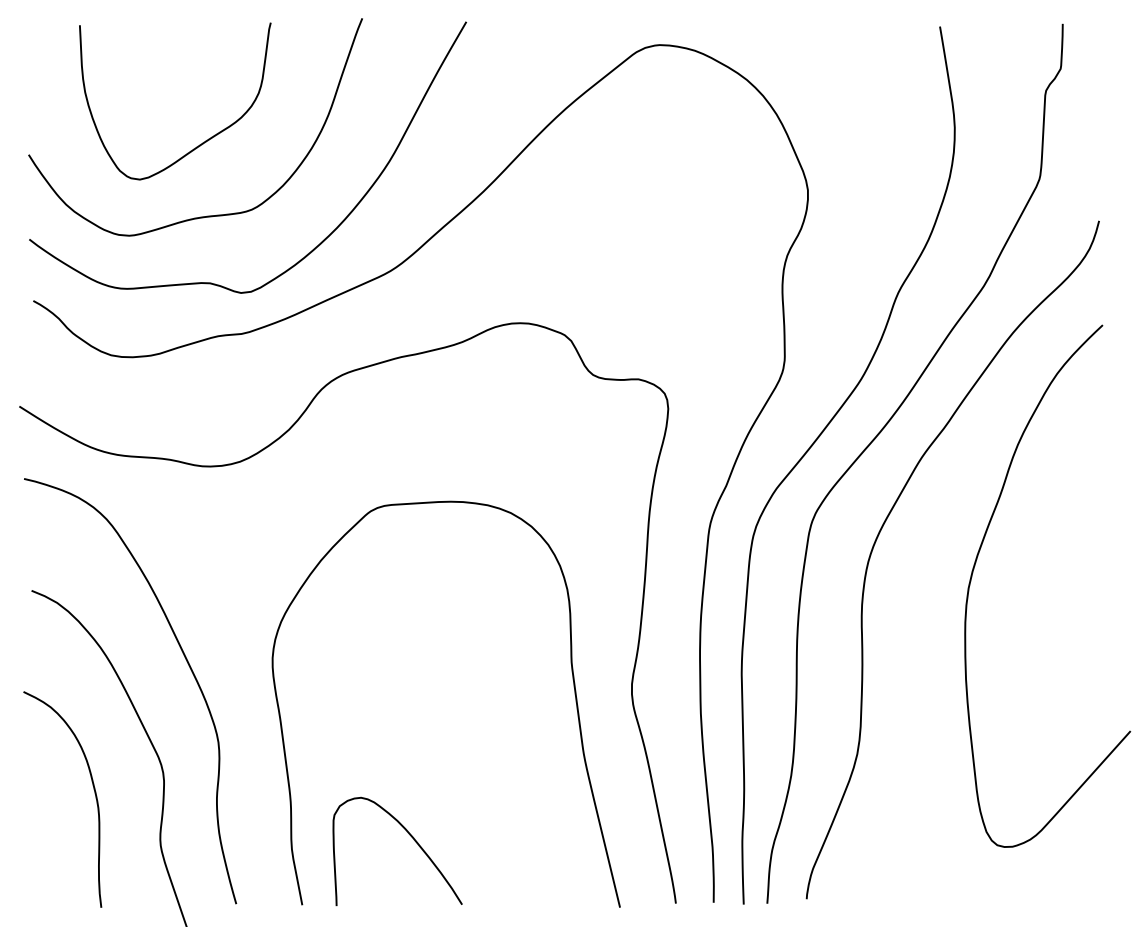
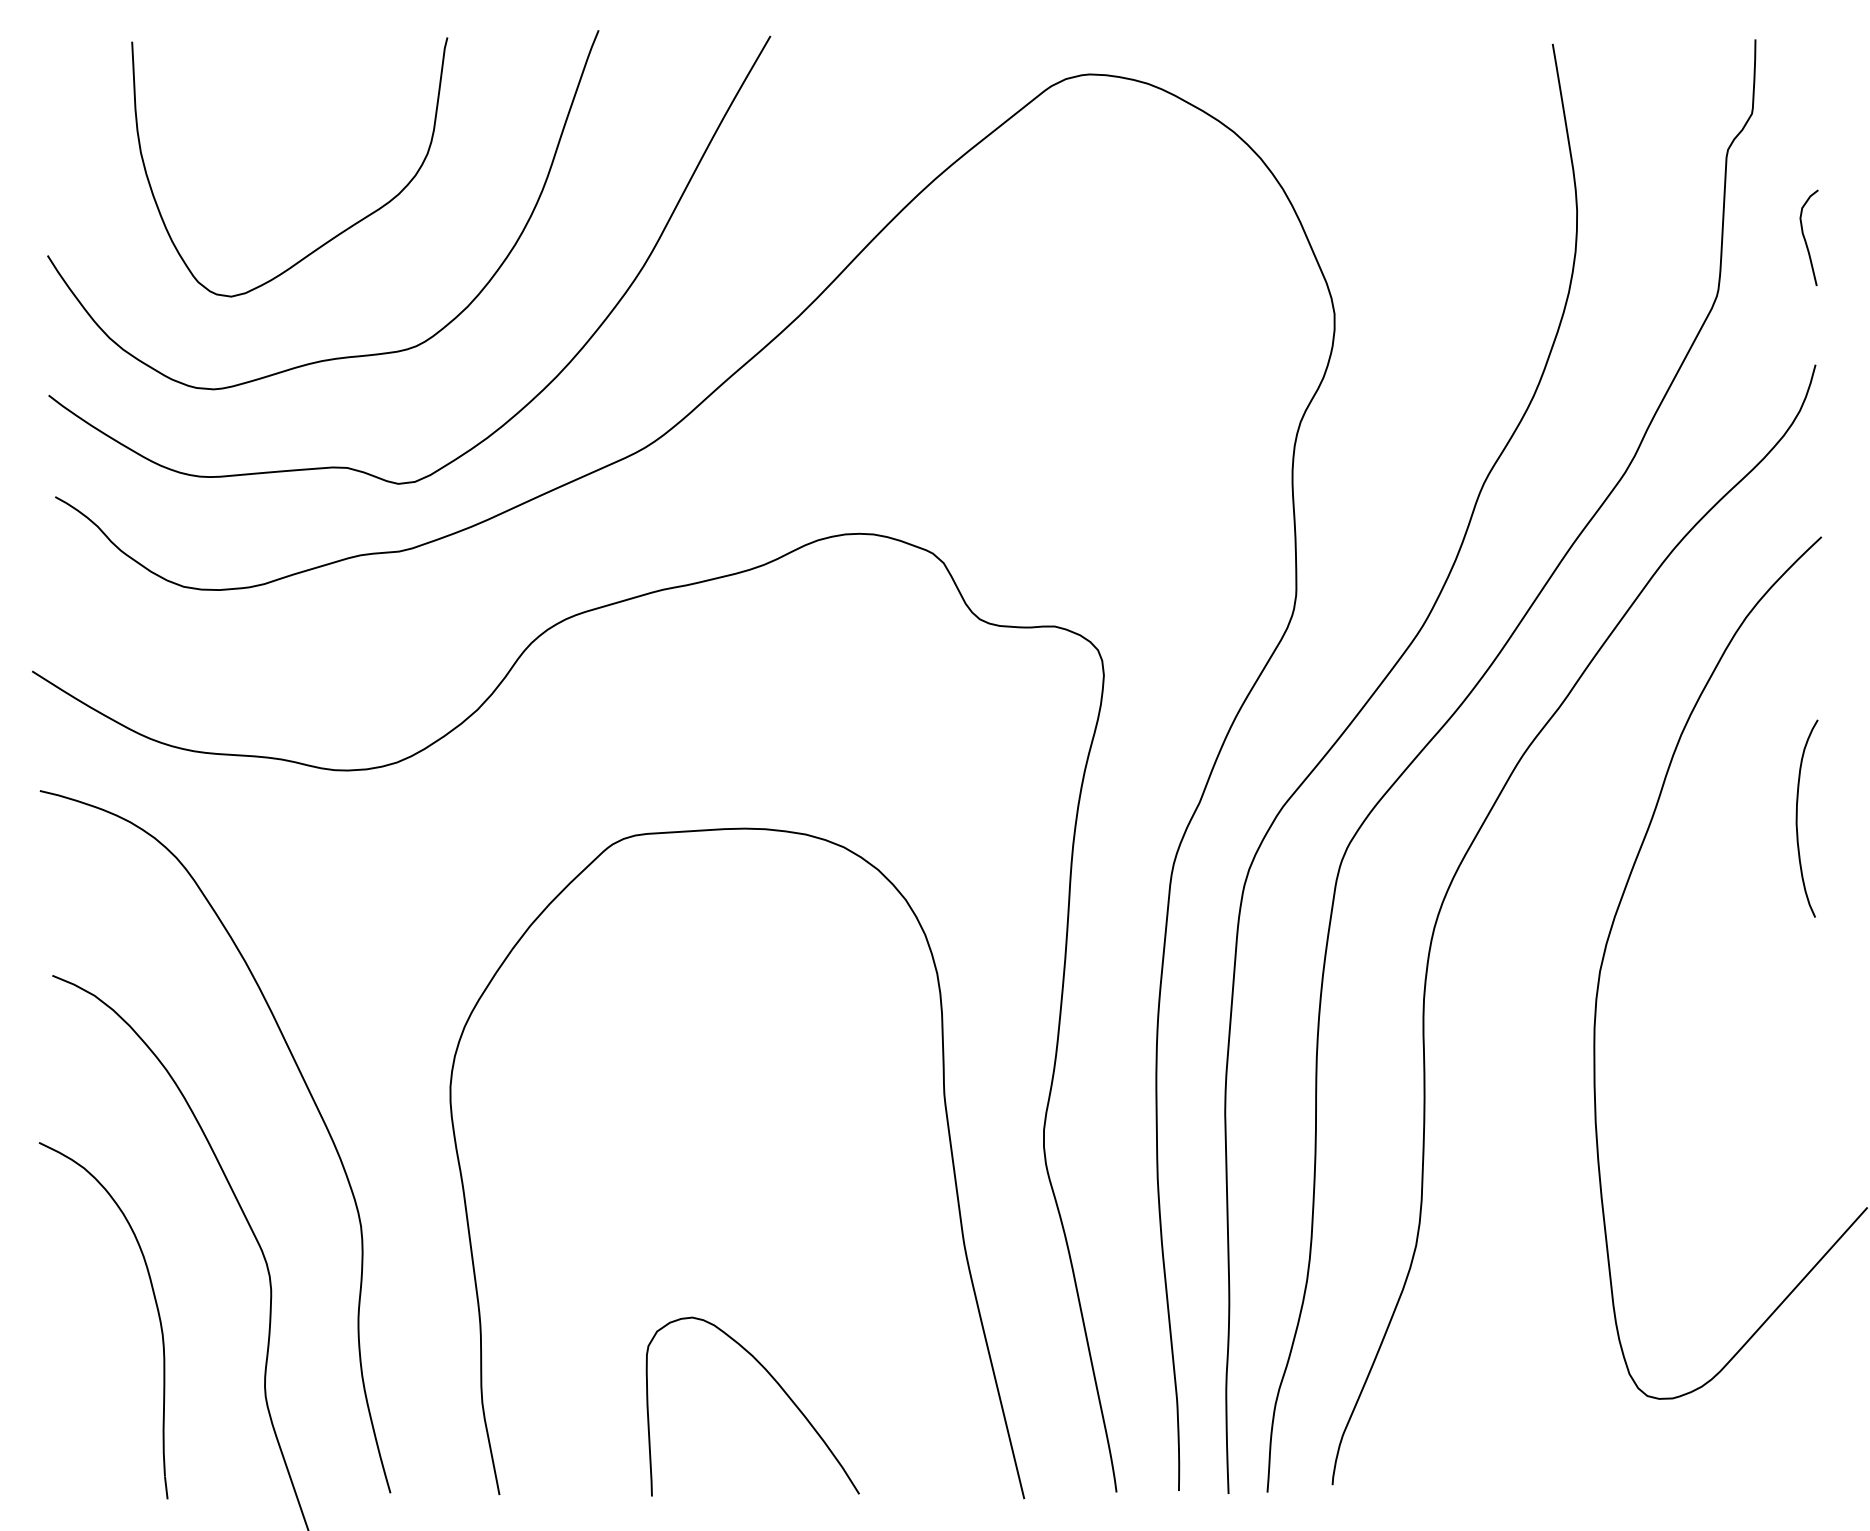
curve: (1093, 143) -> (1806, 236), added
curve: (1088, 495) -> (1797, 818), added
curve: (414, 841) -> (780, 1389), moved

